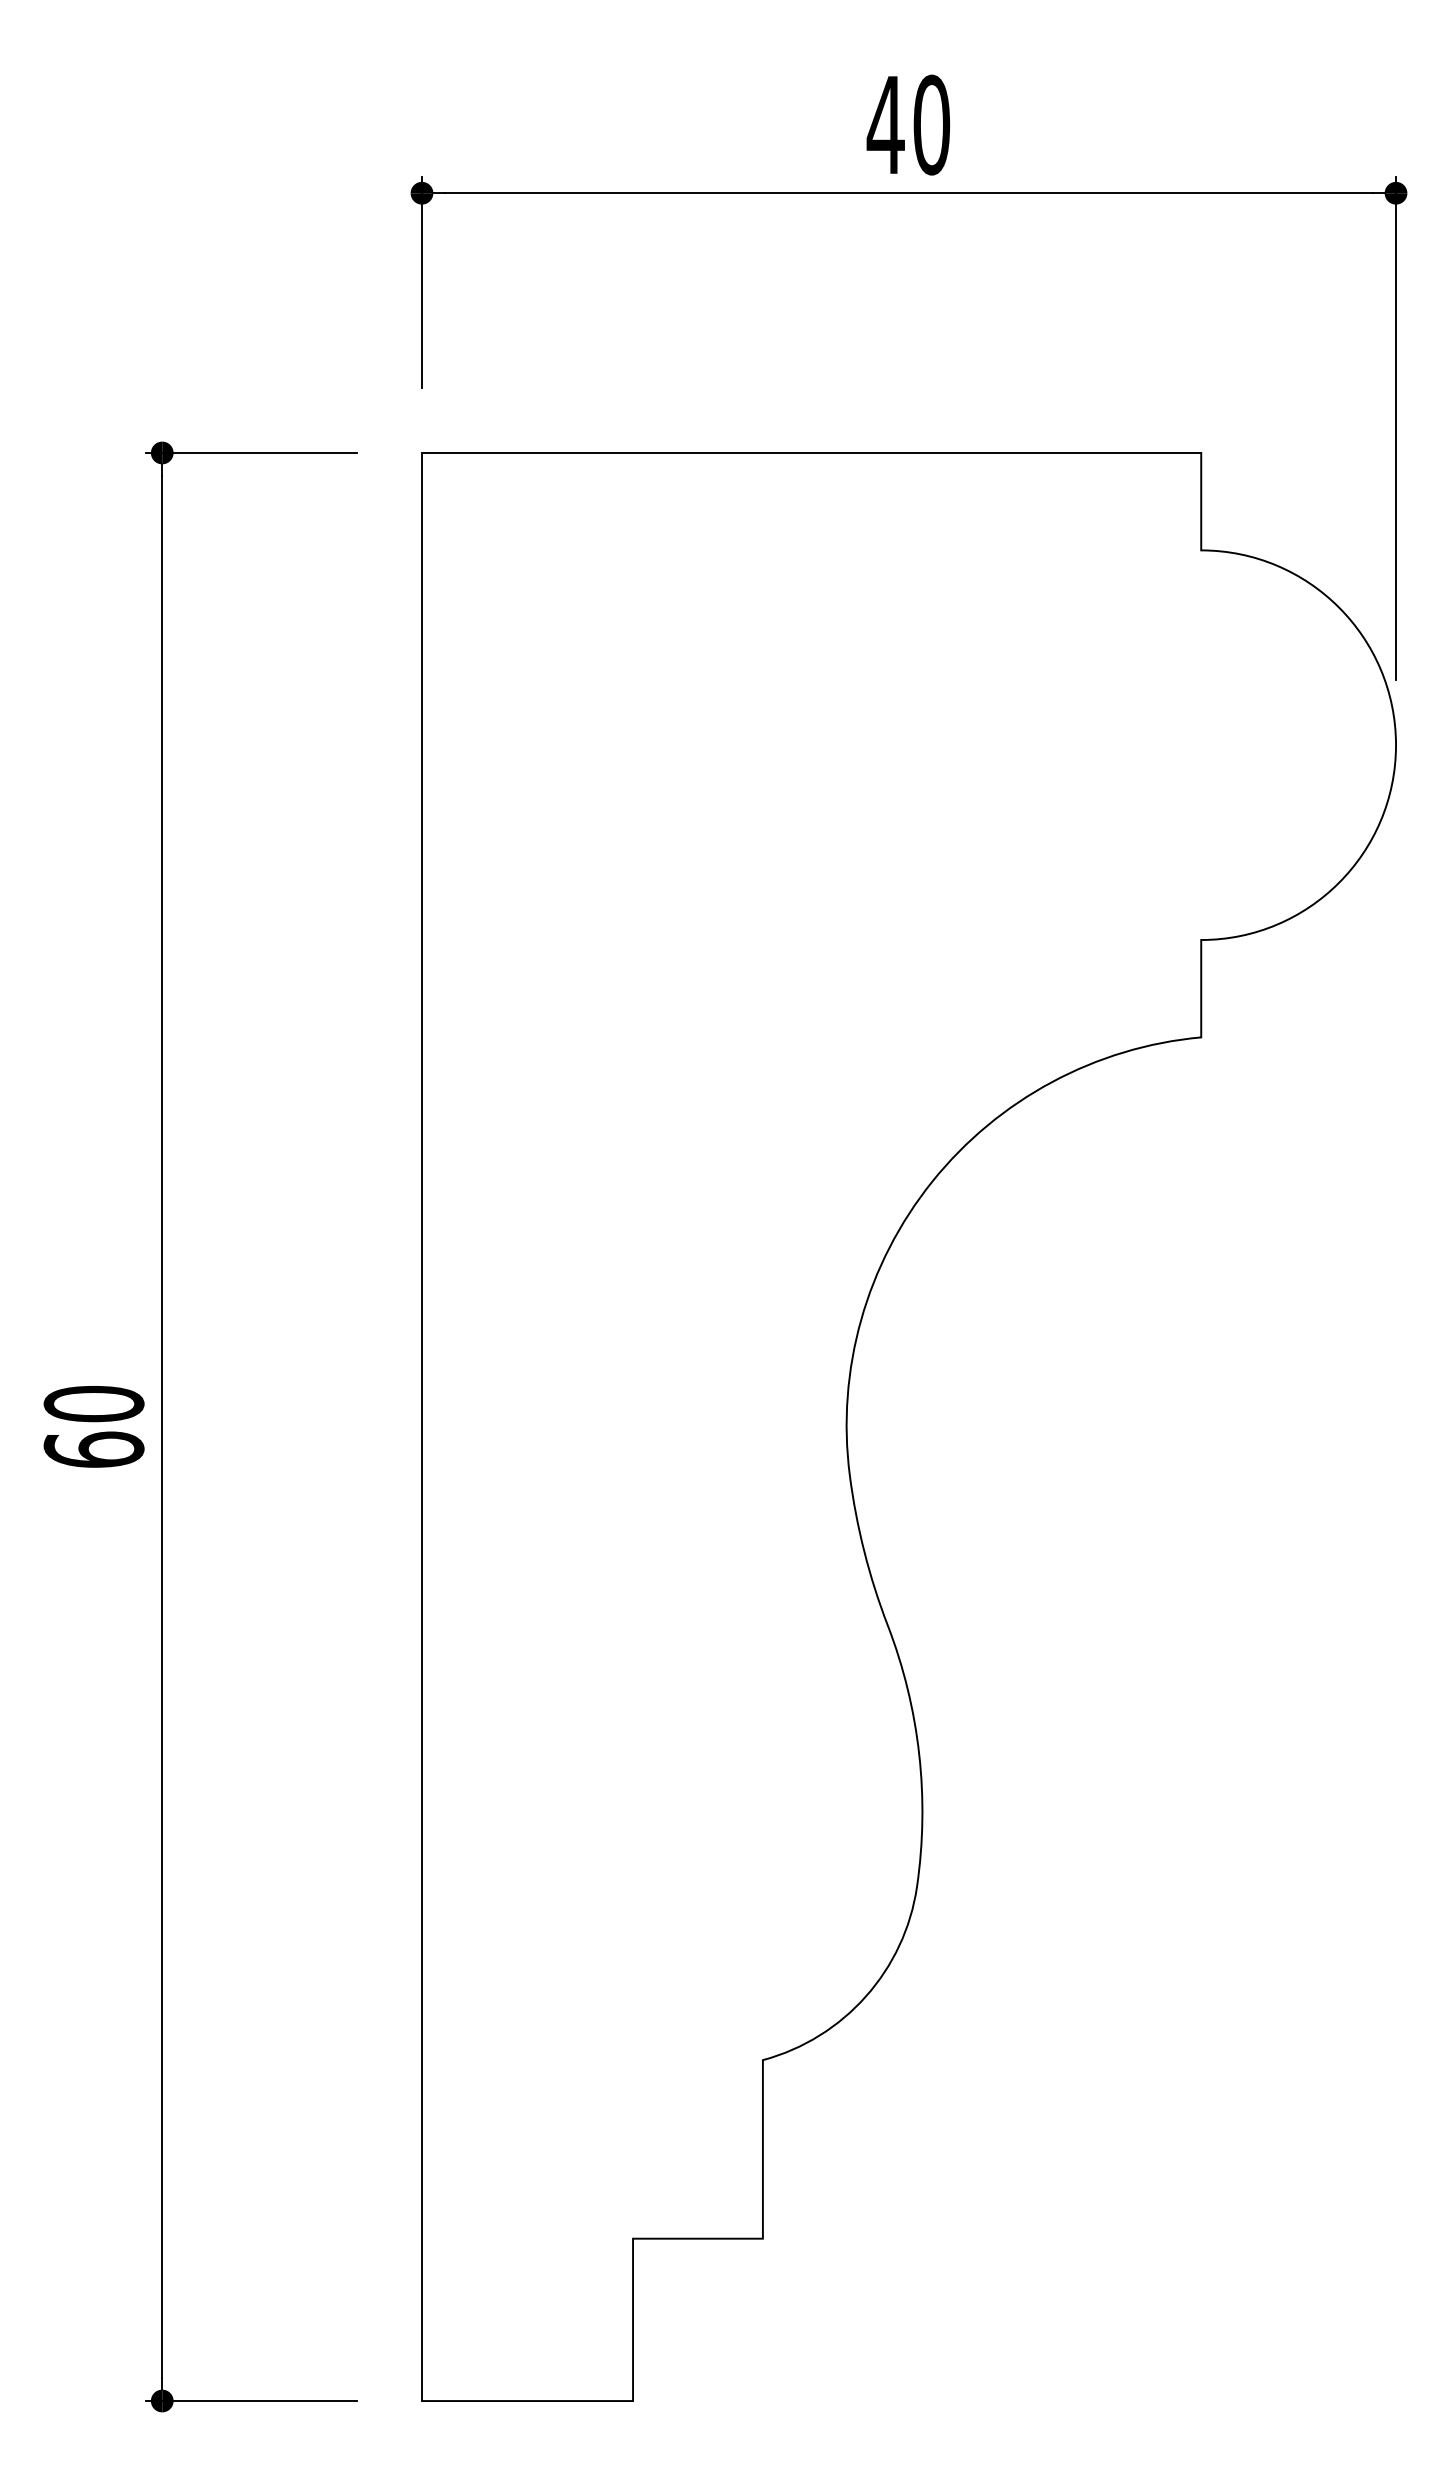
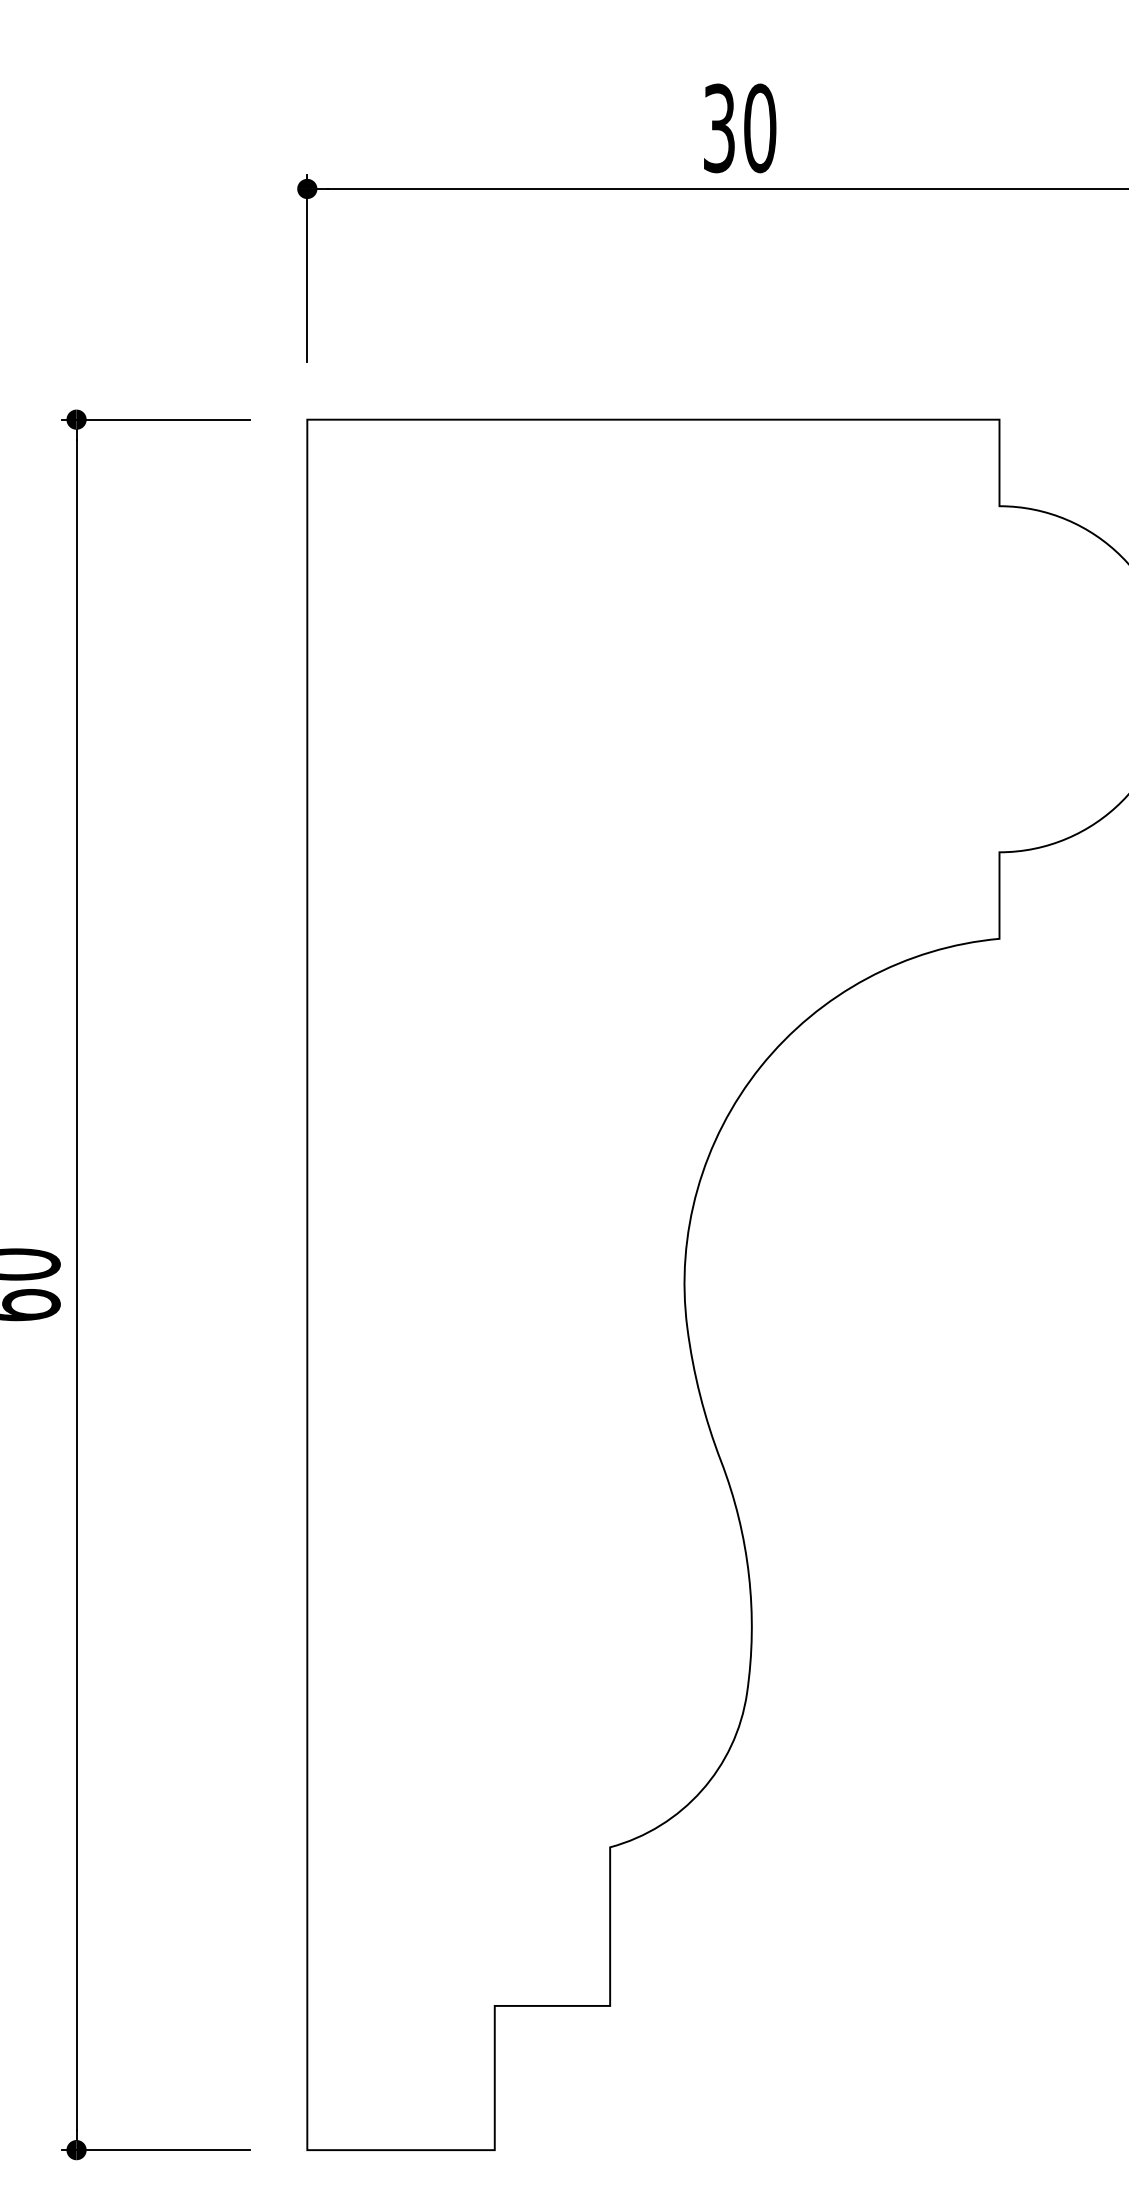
text: (885, 124) -> (719, 127), 40 -> 30

